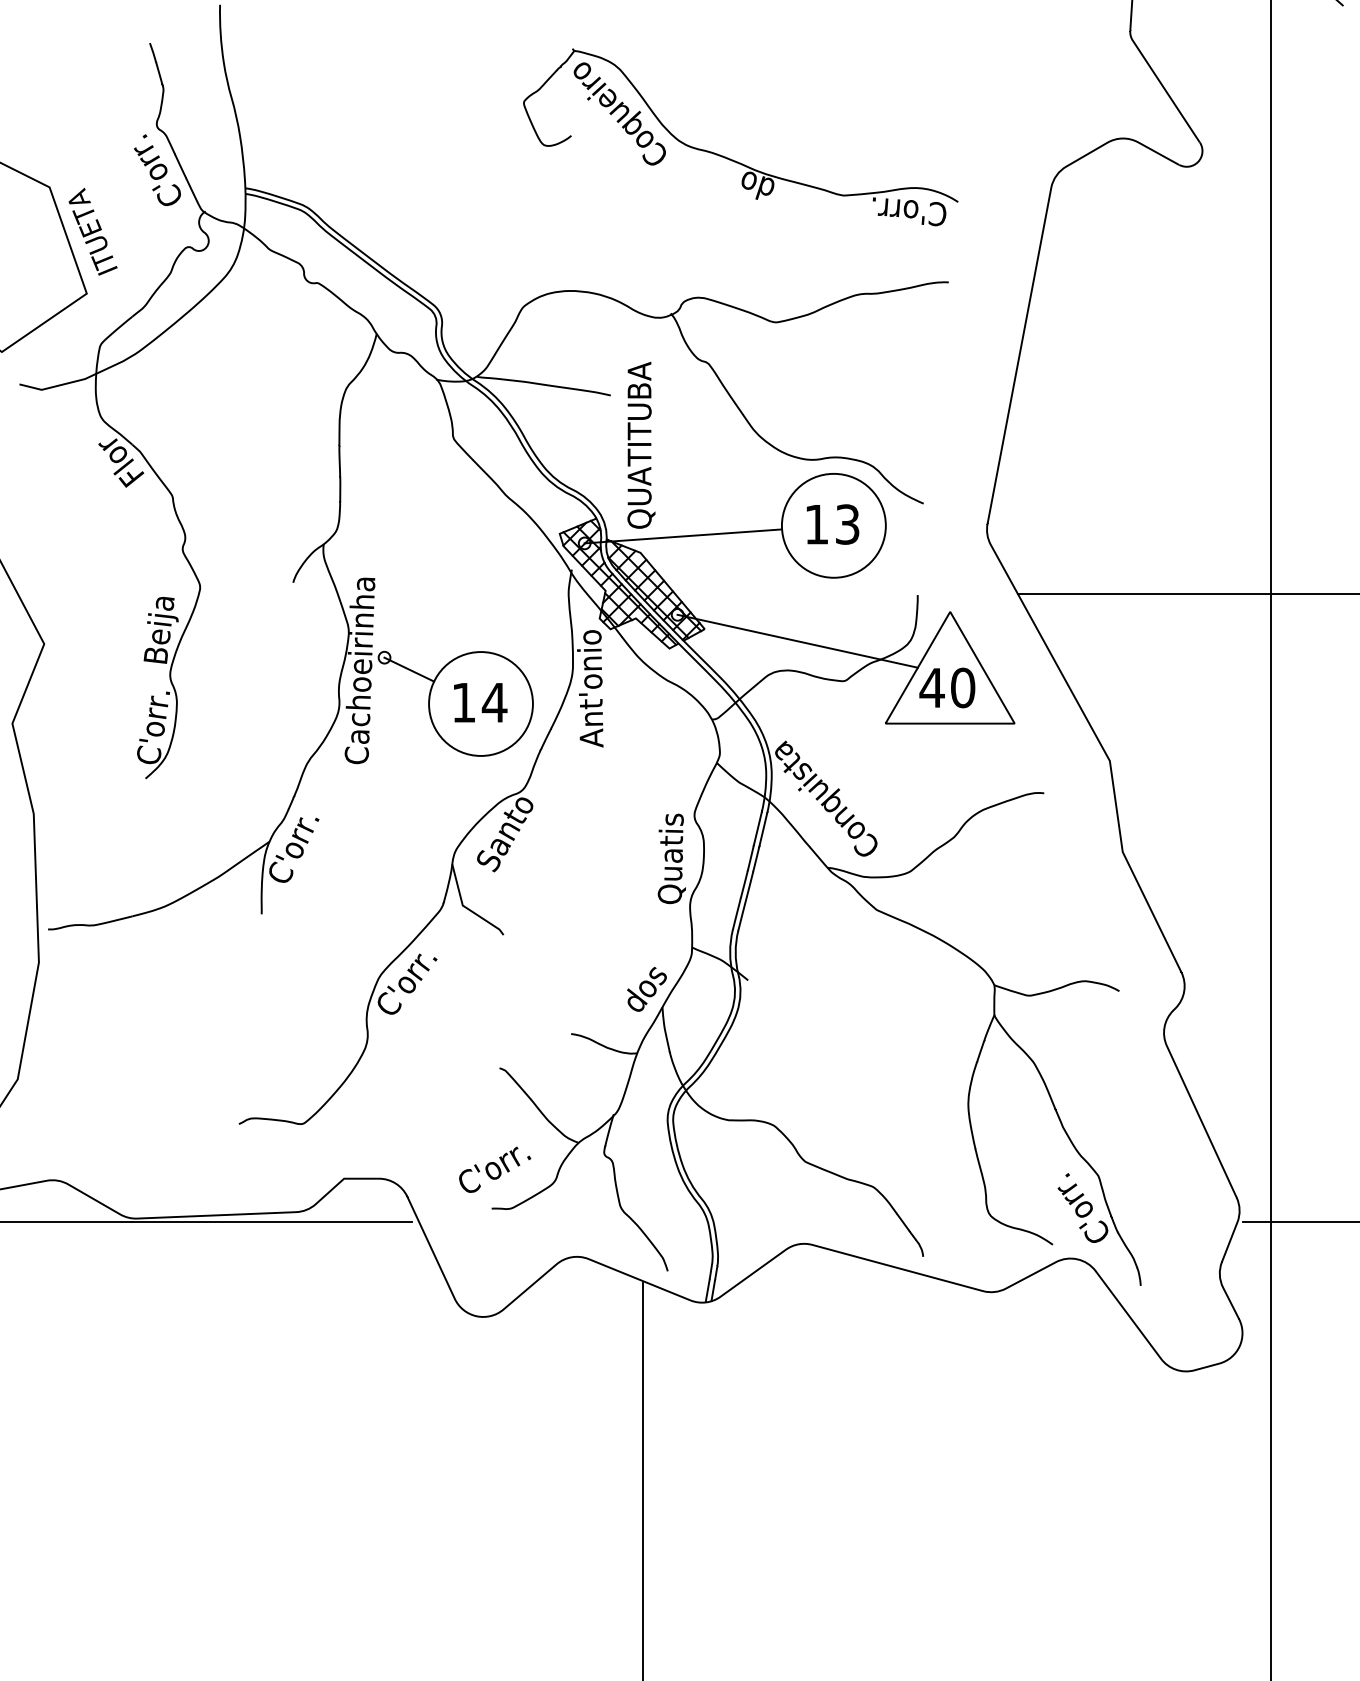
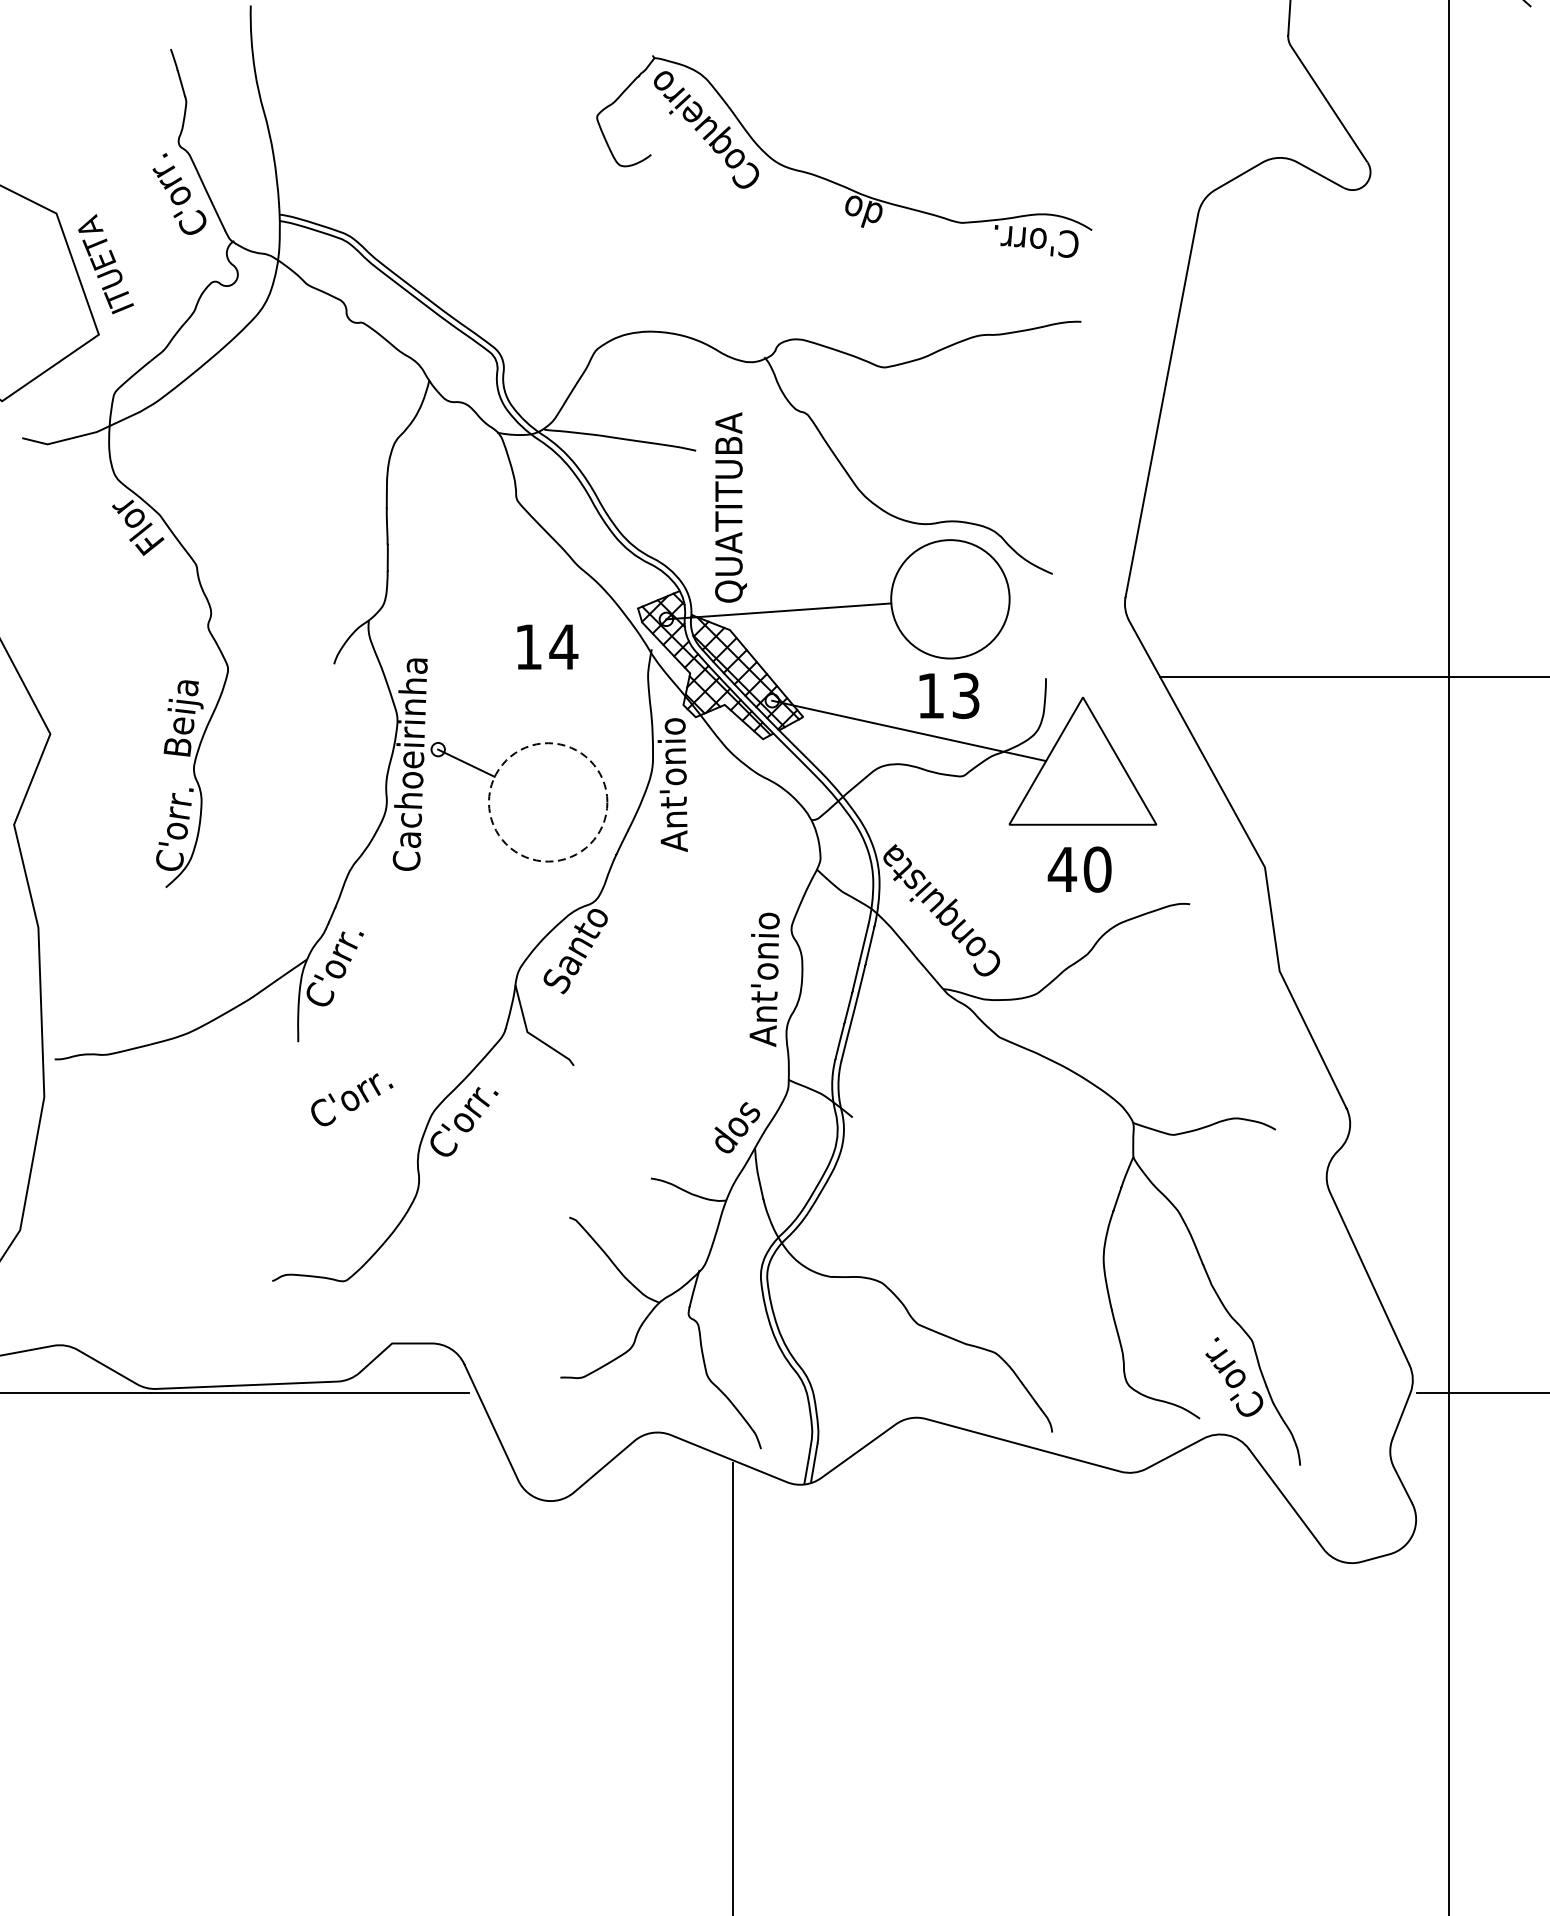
text: (833, 524) -> (949, 695), moved
text: (947, 687) -> (1079, 869), moved
text: (480, 702) -> (547, 646), moved
circle: (480, 703) -> (547, 801), solid -> dashed
text: (671, 859) -> (765, 979), Quatis -> Ant'onio
text: (495, 1169) -> (352, 1099), moved

